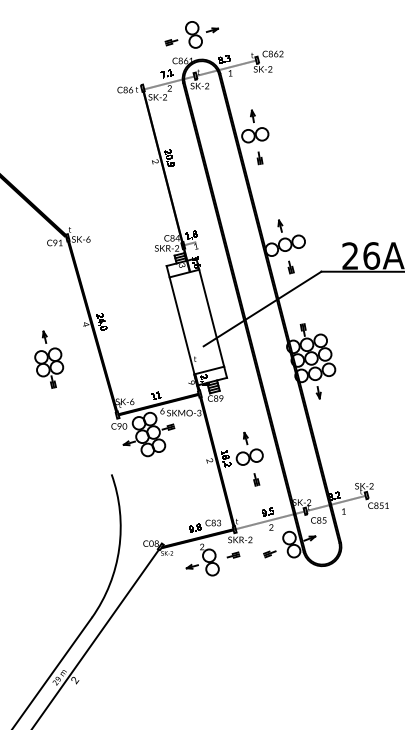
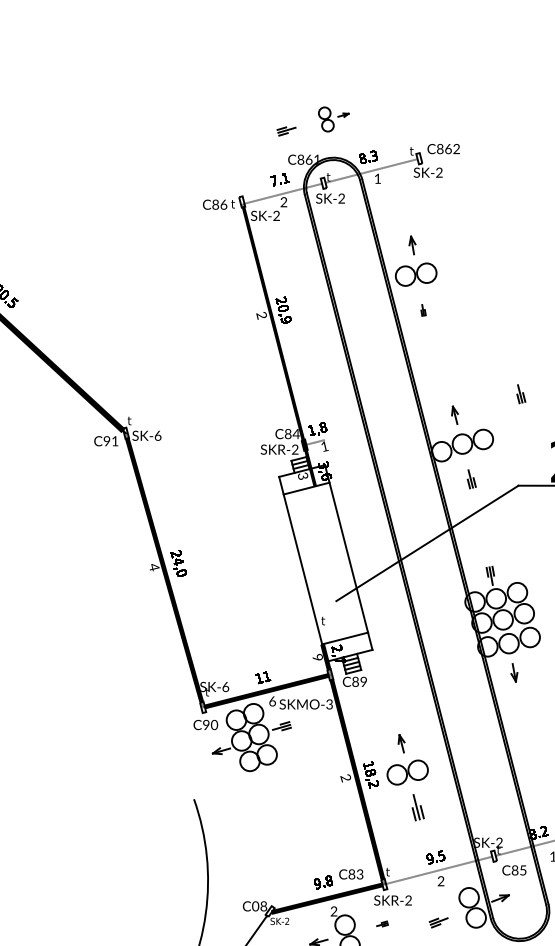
part: (201, 34) -> (333, 118), size x0.6
part: (259, 158) -> (422, 310), size x0.6
part: (322, 212) -> (520, 394), added
part: (49, 359) -> (97, 621), removed
part: (256, 479) -> (418, 807), size x1.4
part: (233, 554) -> (382, 923), size x0.6

